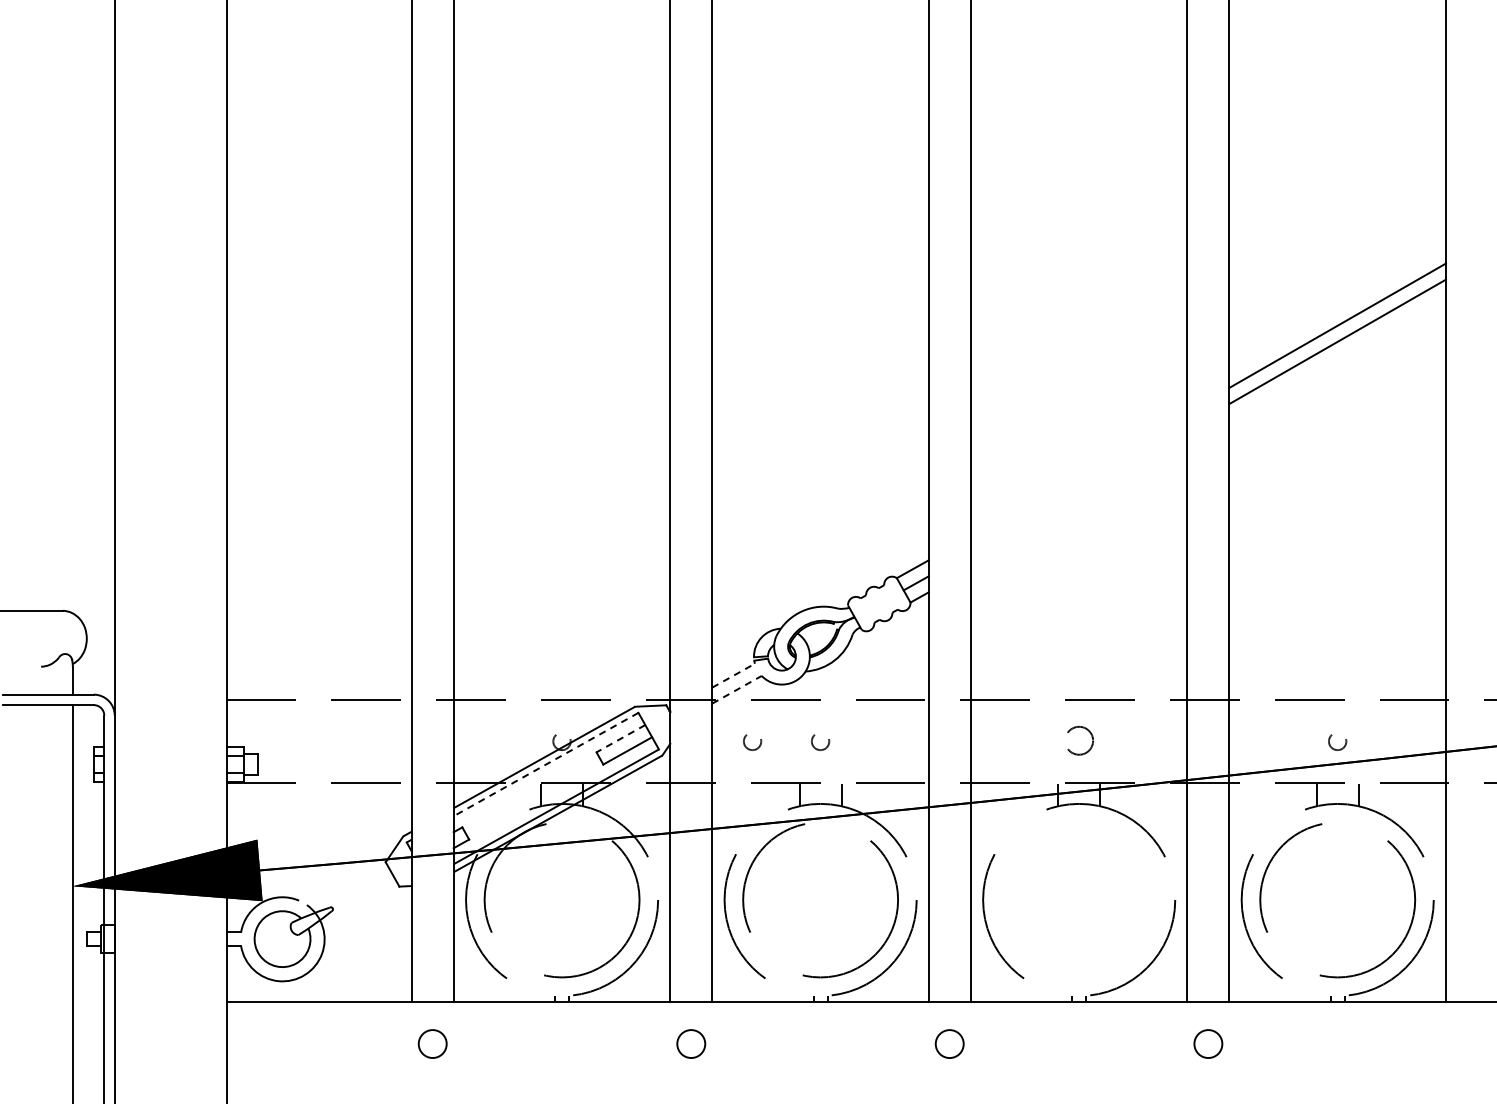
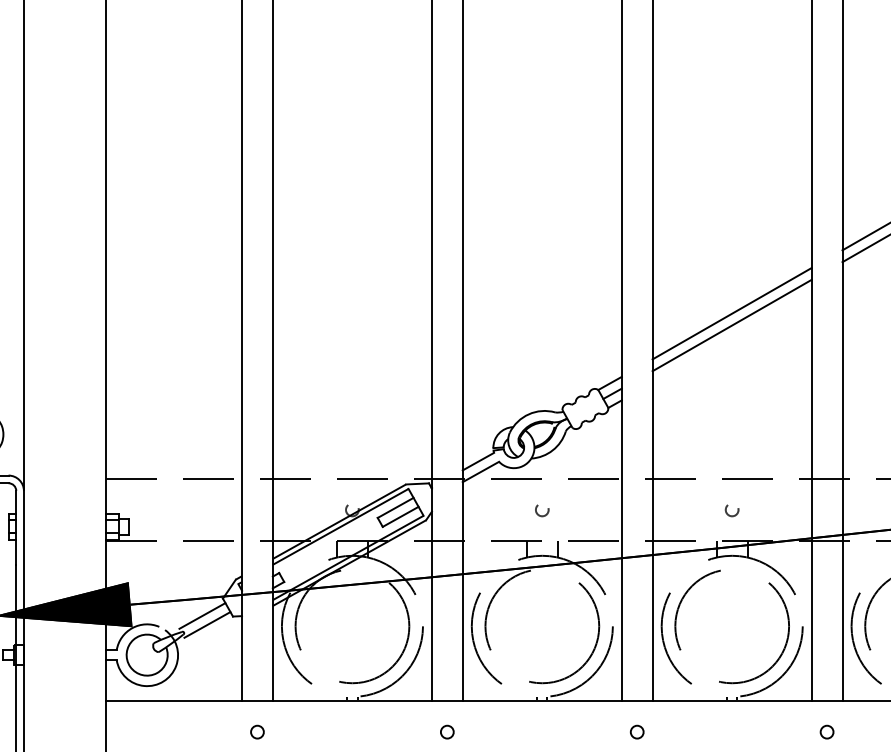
line: (1078, 474) -> (731, 313), added
line: (1078, 490) -> (731, 325), added
line: (734, 675) -> (479, 461), dashed -> solid
line: (737, 689) -> (481, 471), dashed -> solid
line: (620, 738) -> (395, 507), dashed -> solid
circle: (752, 742) -> (492, 510), removed
circle: (1078, 742) -> (731, 510), size x0.62
line: (546, 764) -> (341, 526), dashed -> solid
line: (357, 885) -> (202, 615), added
line: (364, 897) -> (207, 624), added
circle: (1078, 900) -> (731, 626), added
circle: (432, 1043) -> (257, 731), size x0.62
circle: (691, 1043) -> (447, 731), size x0.62
circle: (949, 1043) -> (636, 731), size x0.62
circle: (1208, 1043) -> (827, 731), size x0.62

